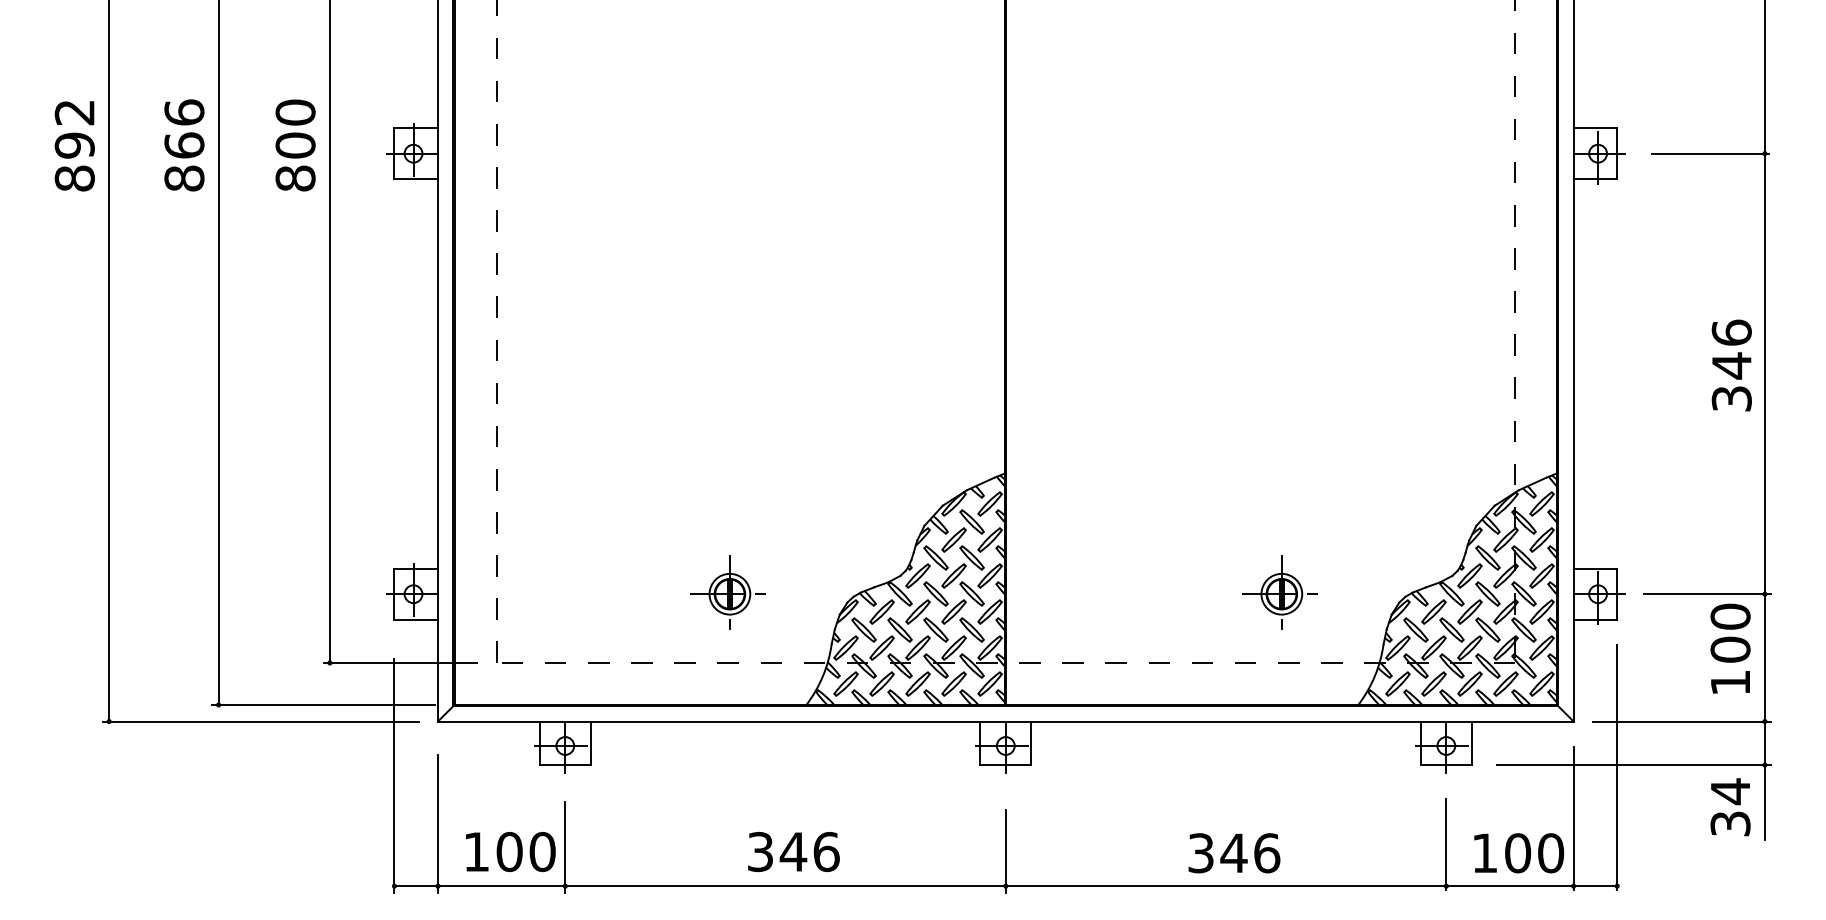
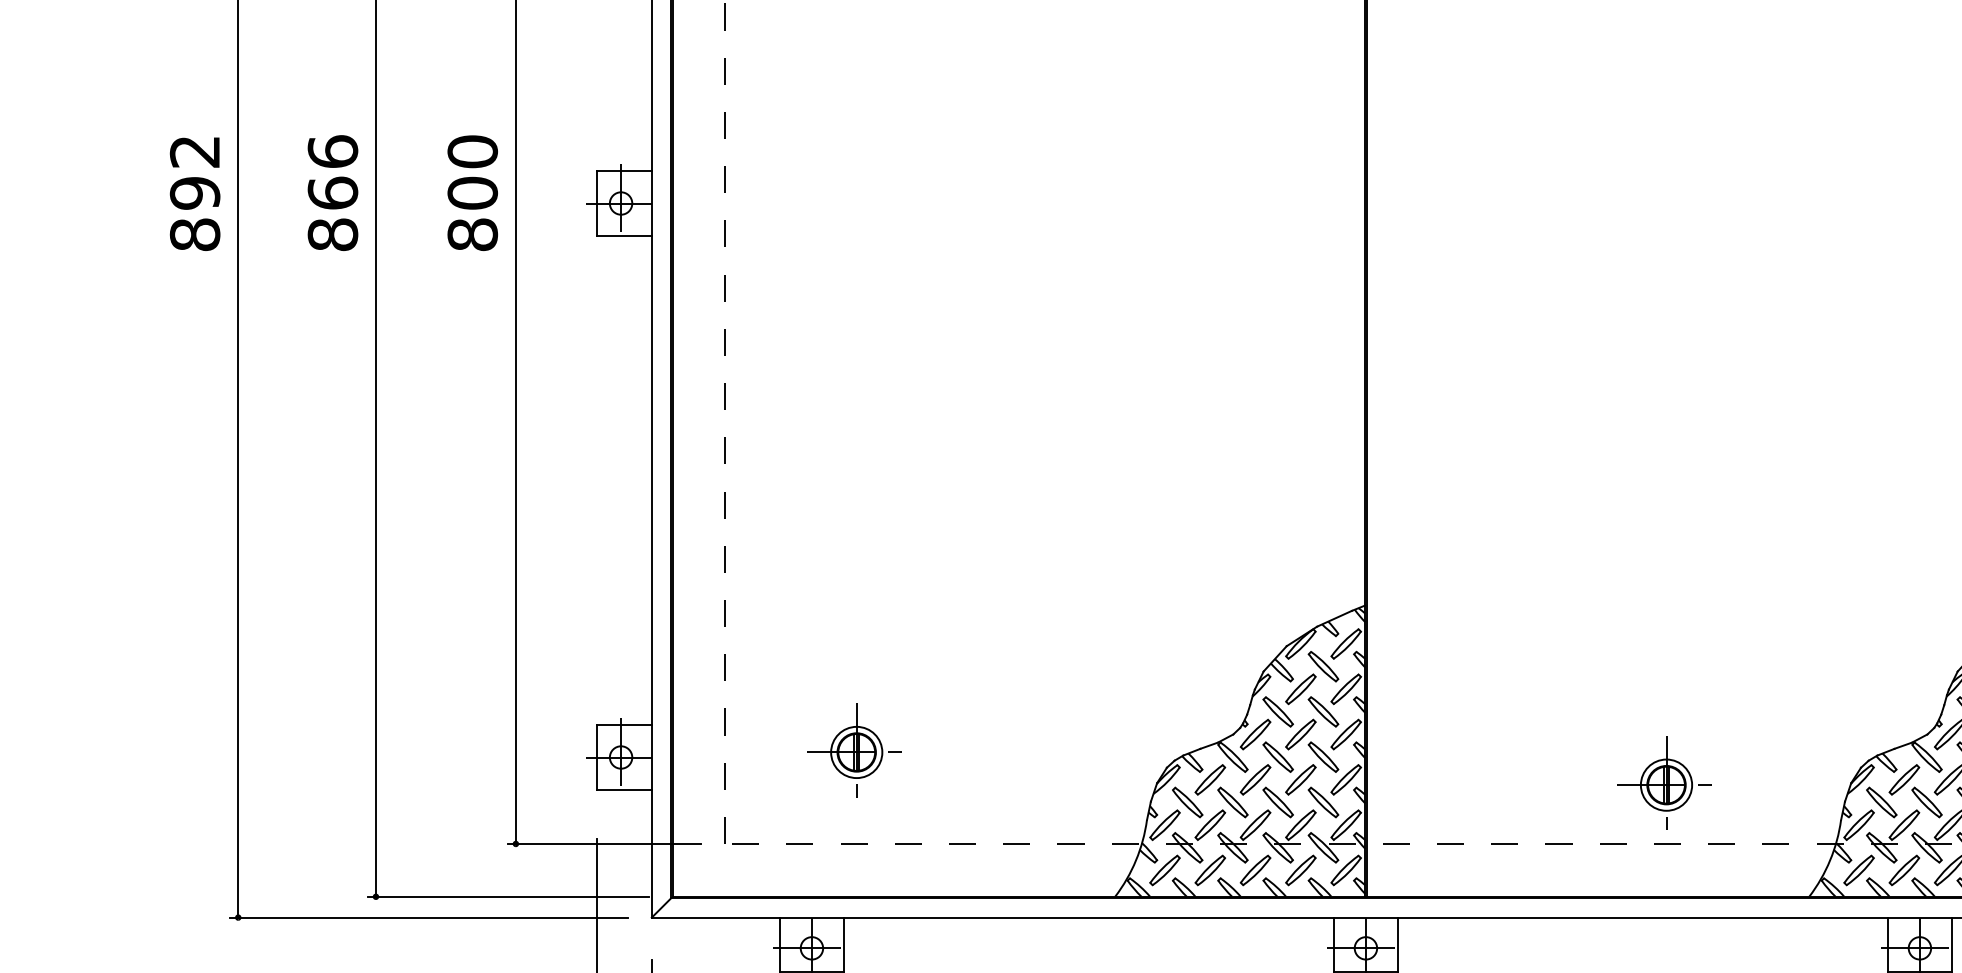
part: (727, 592) -> (853, 750), moved
part: (1279, 592) -> (1663, 782), moved

